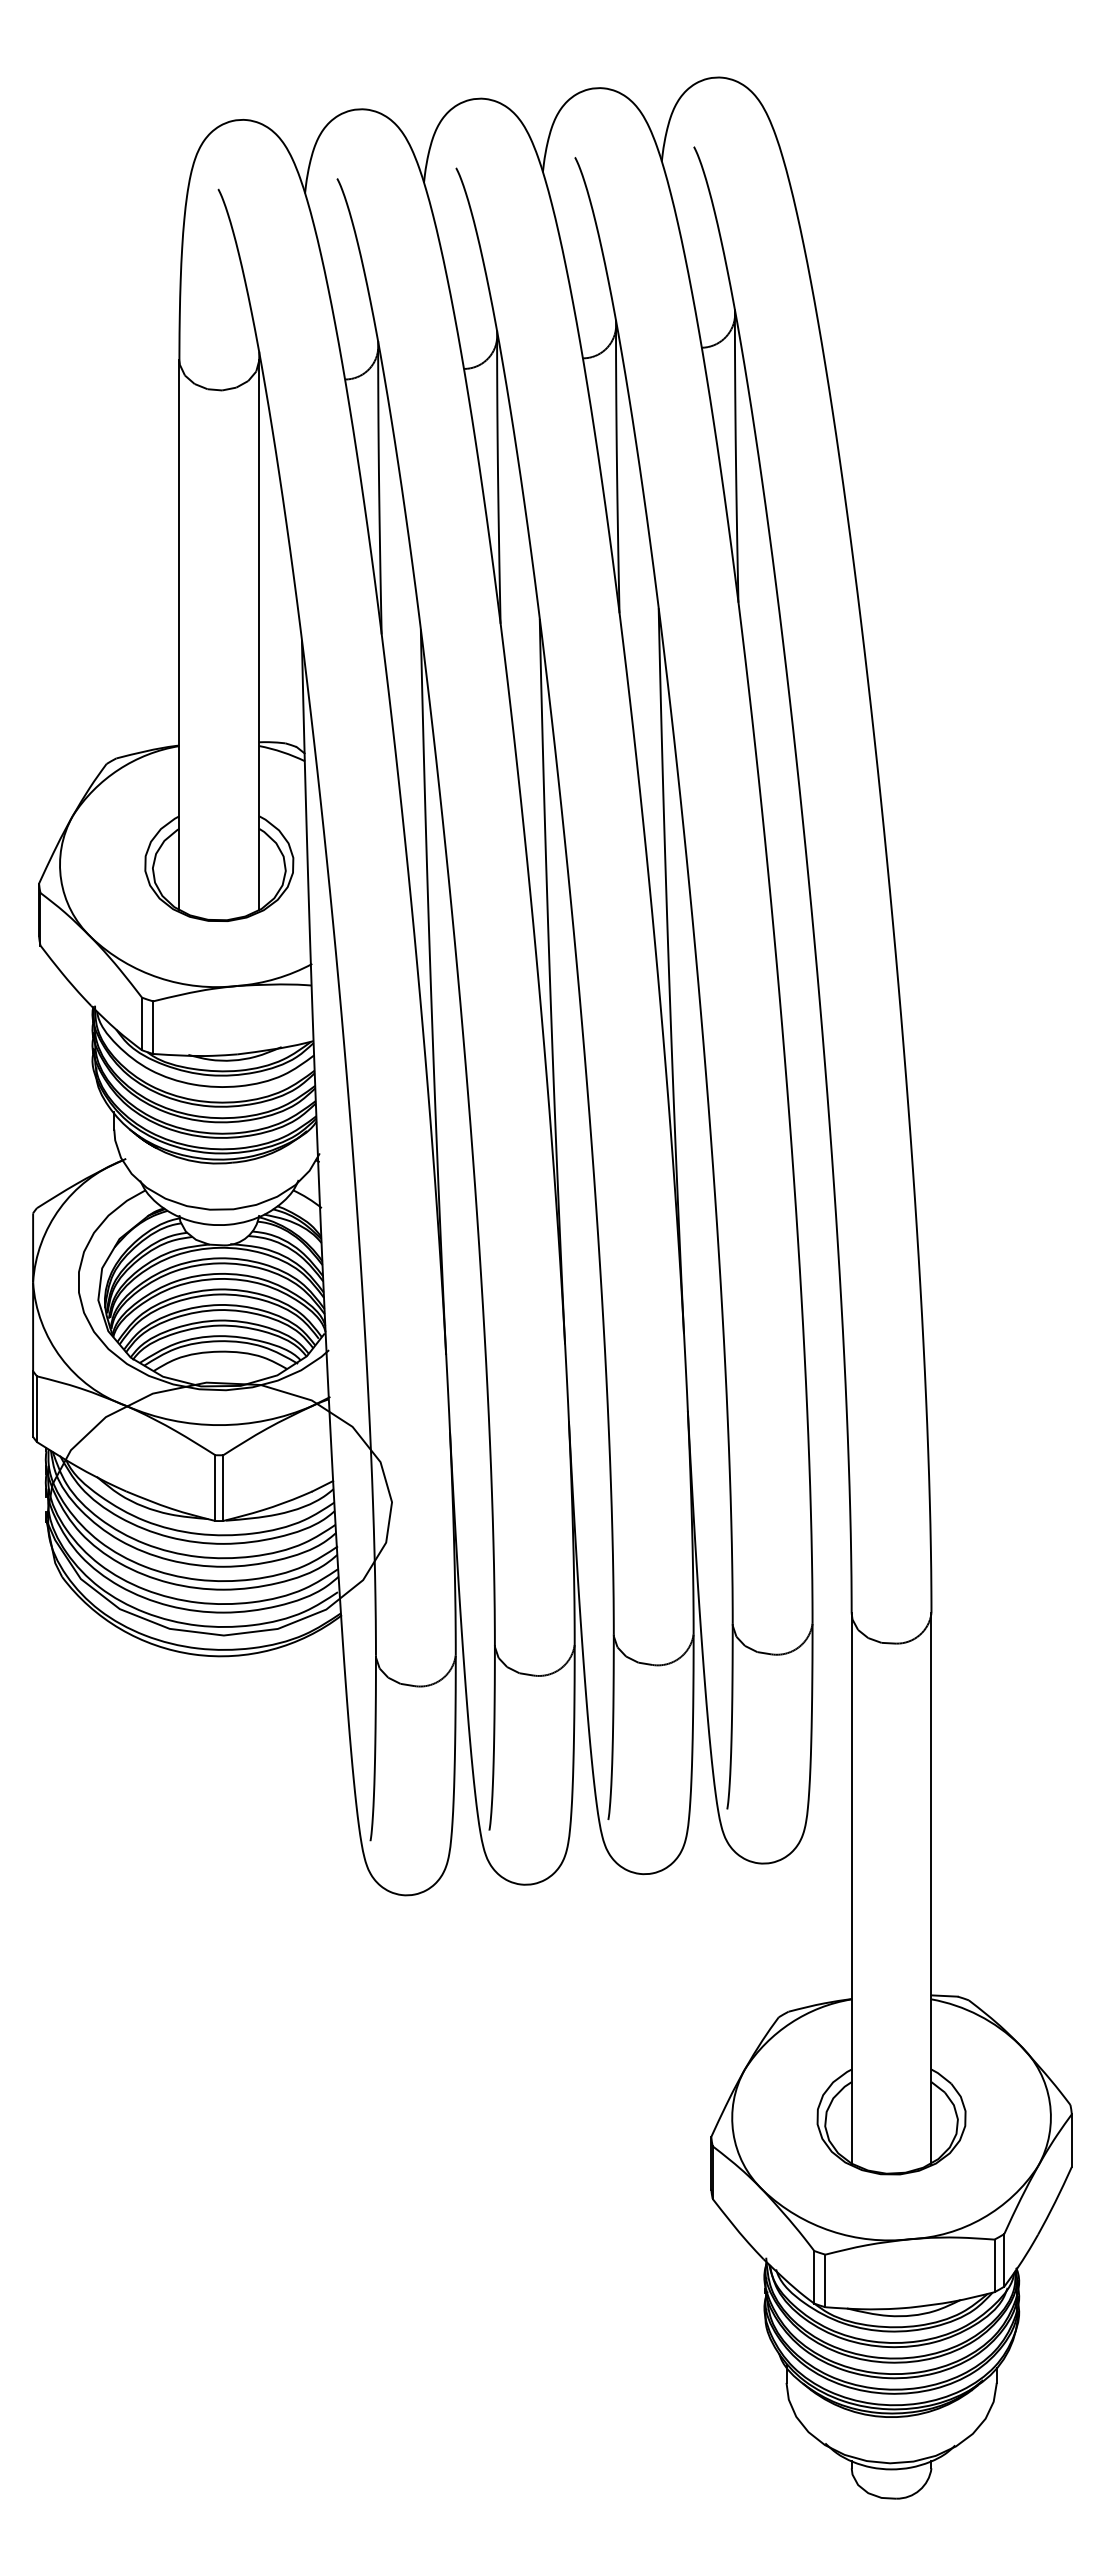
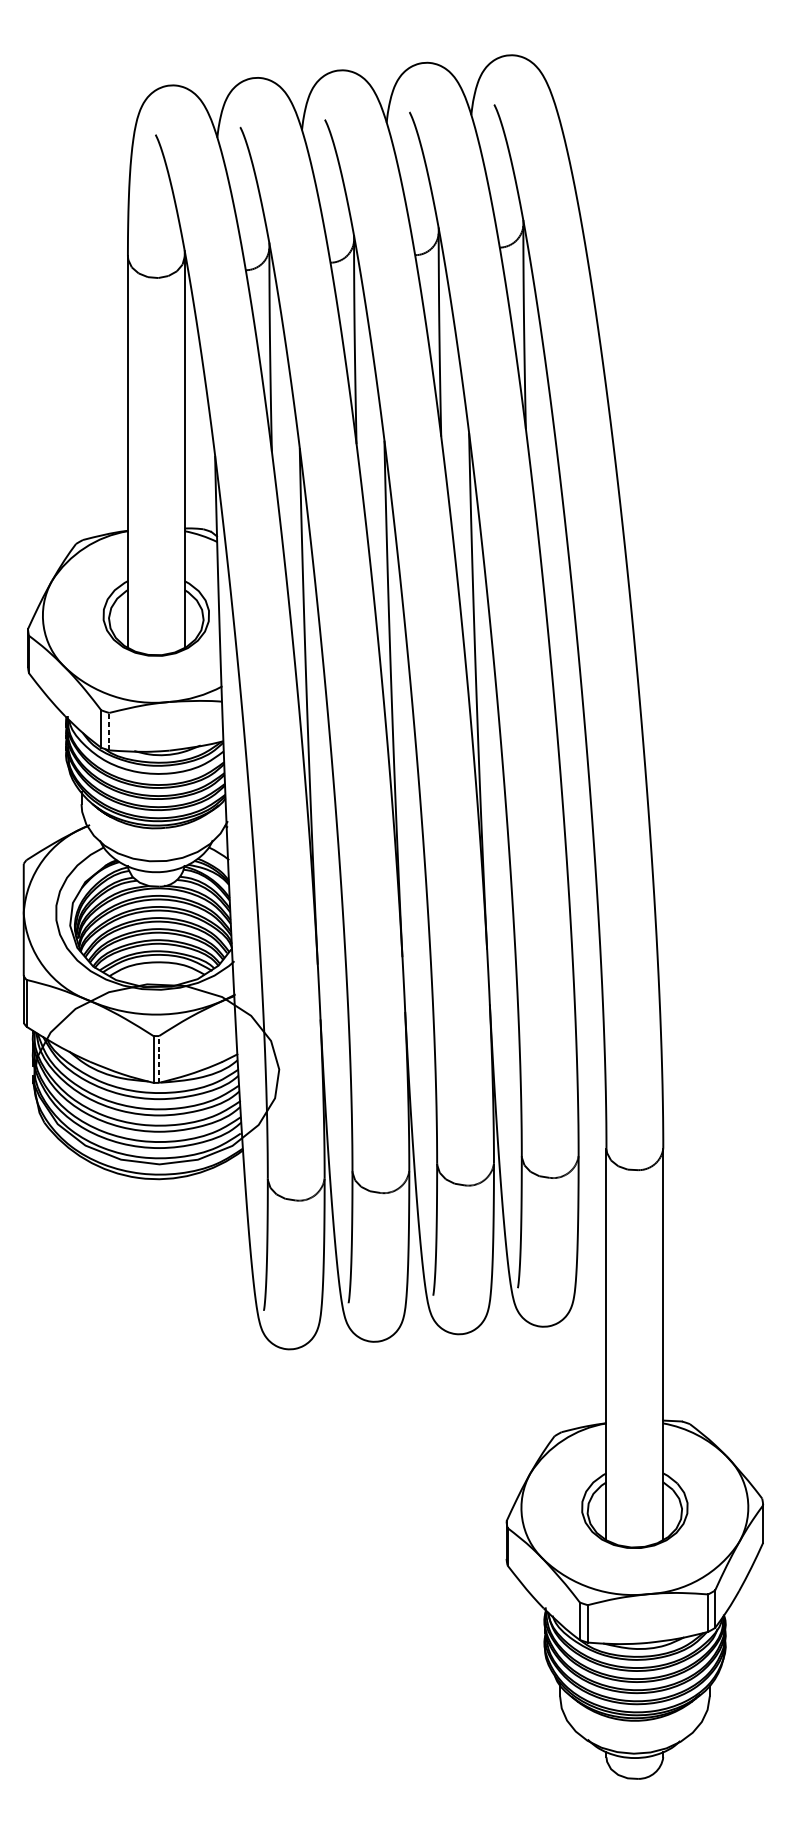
line: (153, 1027) -> (109, 731), solid -> dashed
line: (223, 1488) -> (159, 1059), solid -> dashed

